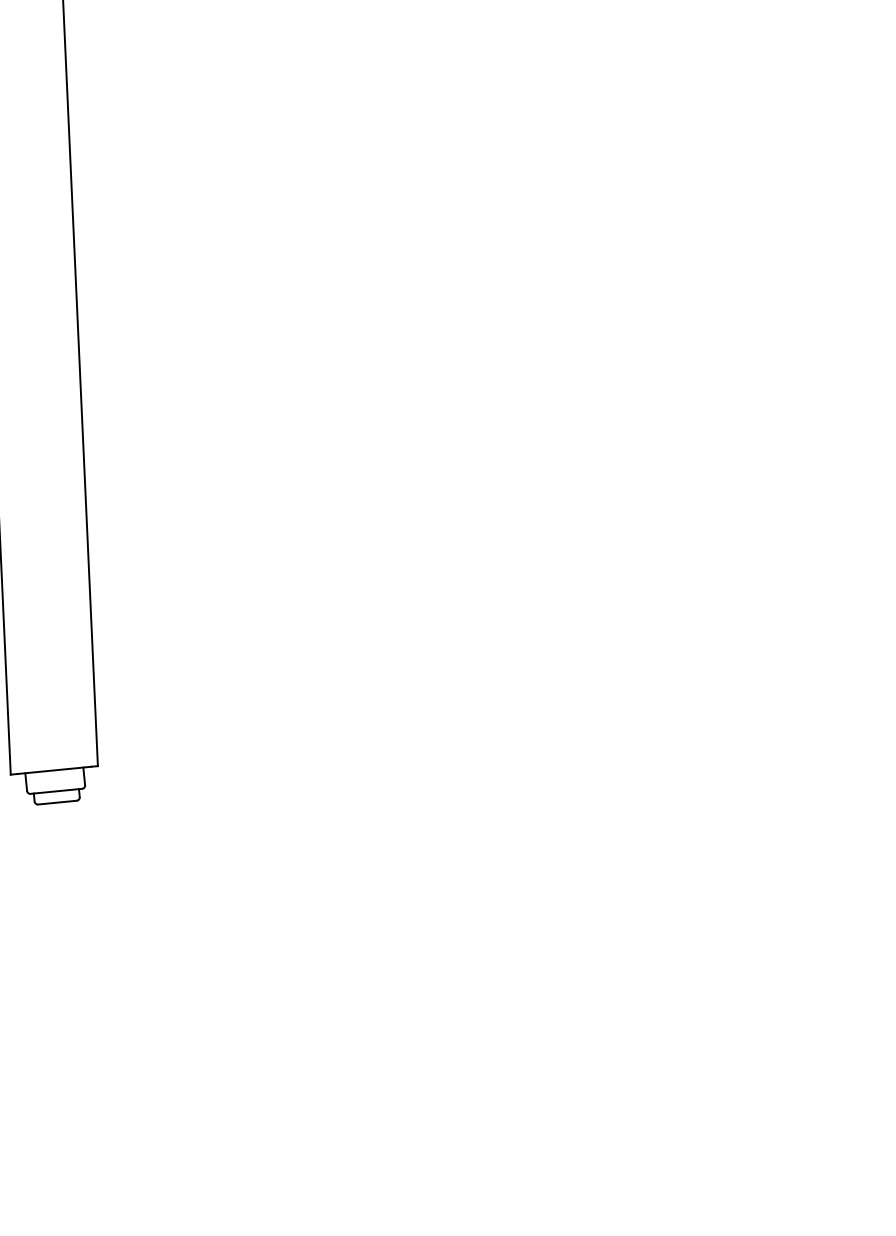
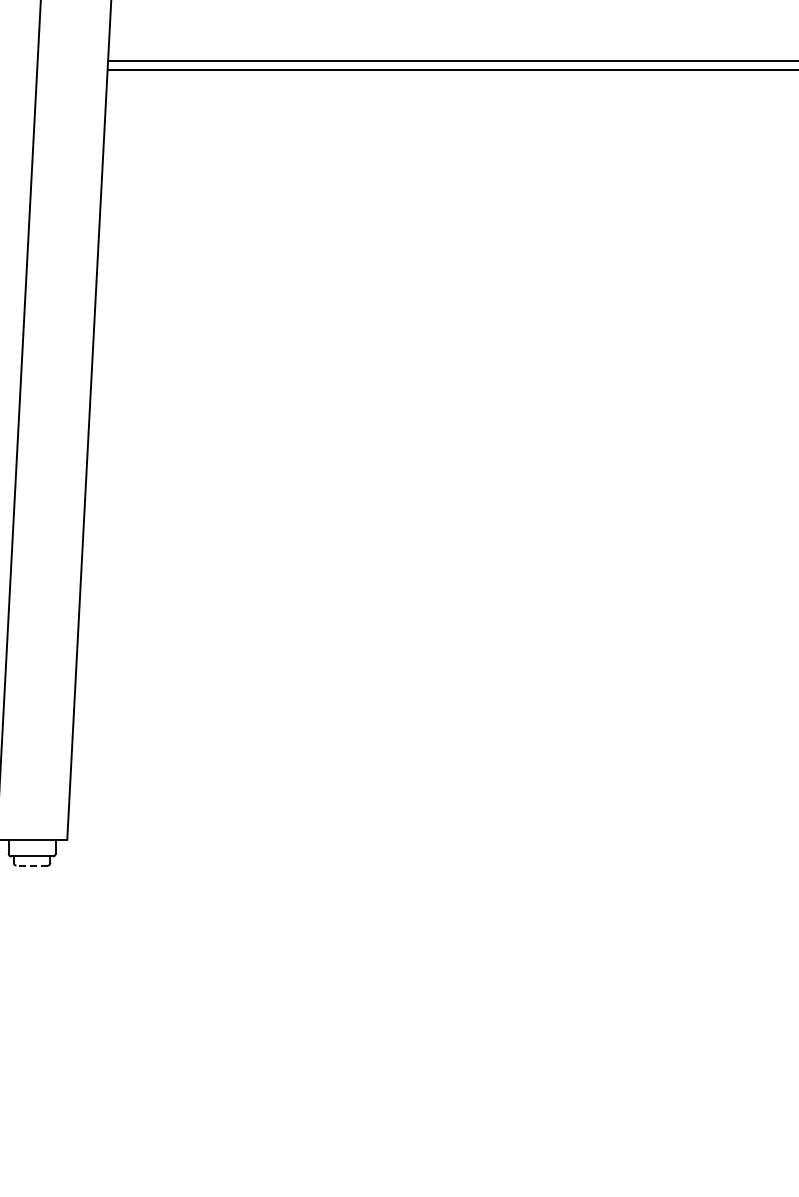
line: (57, 802) -> (32, 865), solid -> dashed

